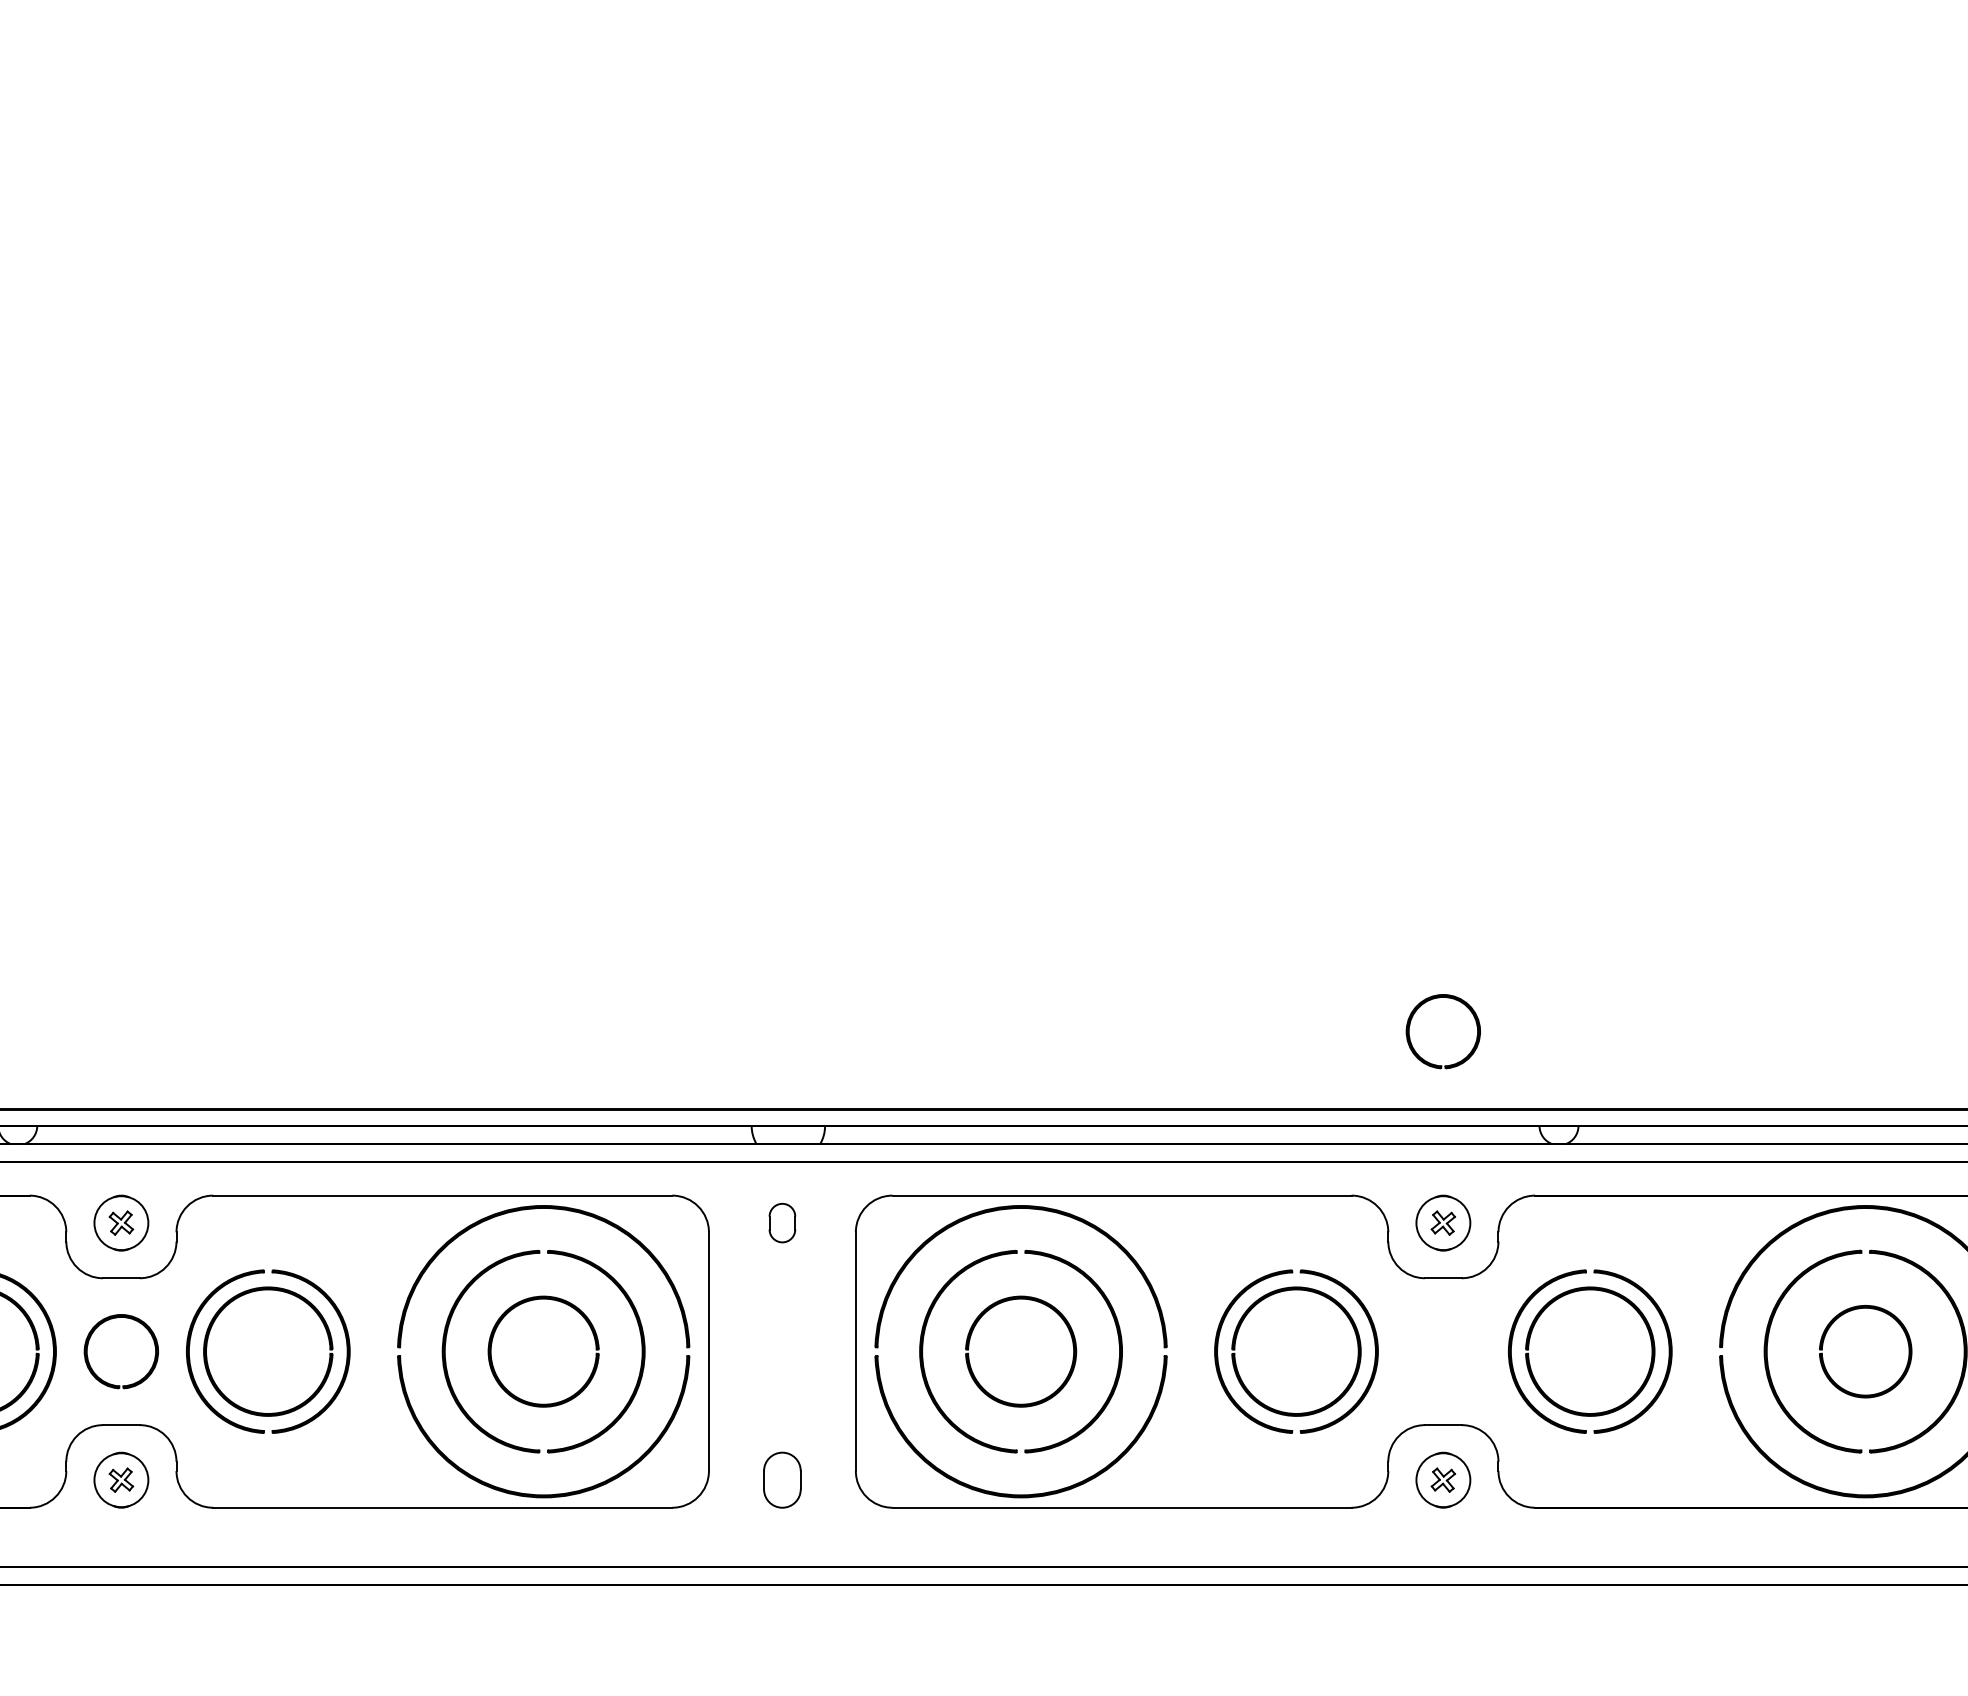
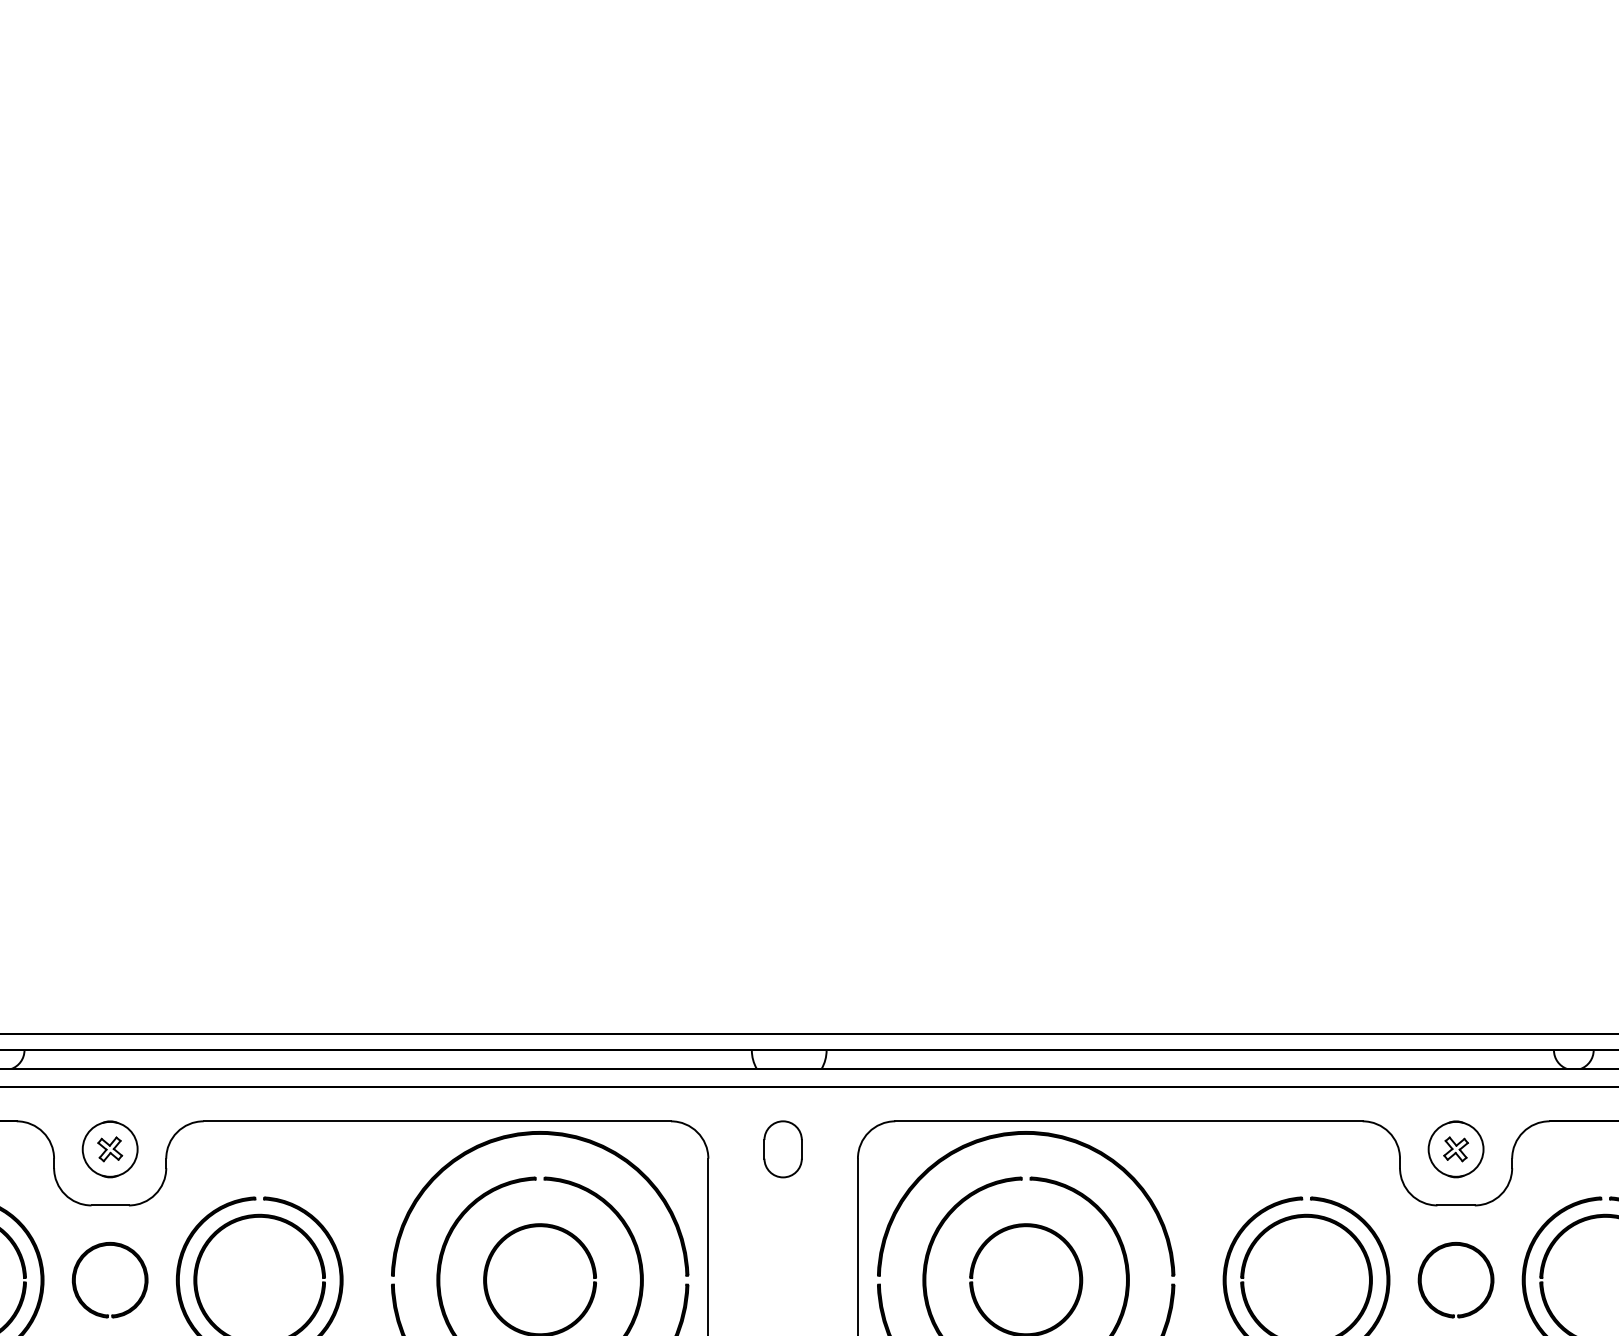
part: (1415, 1013) -> (1427, 1261), moved
part: (782, 1222) -> (783, 1148), size x1.43

